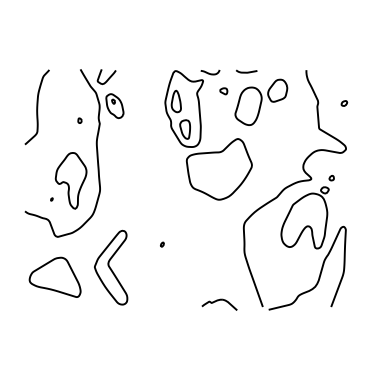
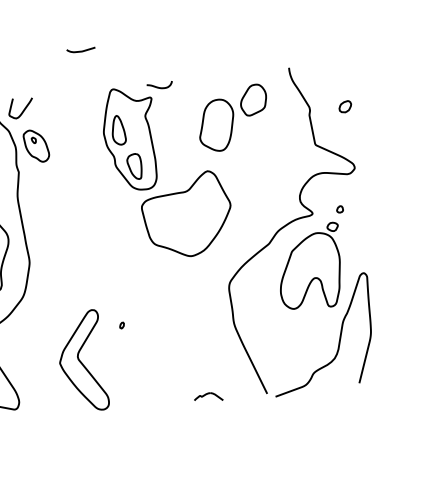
curve: (246, 71) -> (80, 49), moved
part: (223, 91) -> (180, 109), removed
part: (344, 103) -> (345, 106), size x1.6
part: (111, 267) -> (82, 361), moved
part: (219, 304) -> (208, 397), size x0.6

